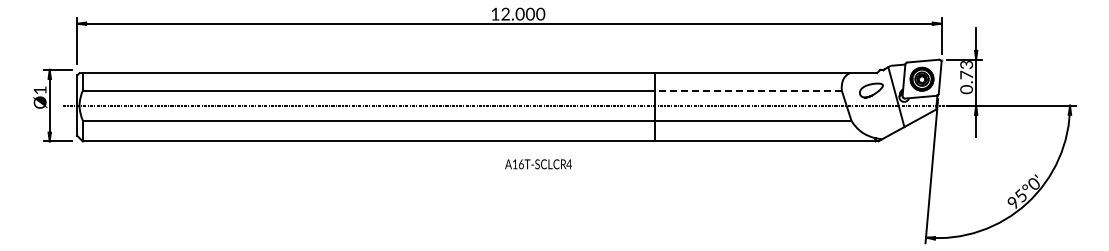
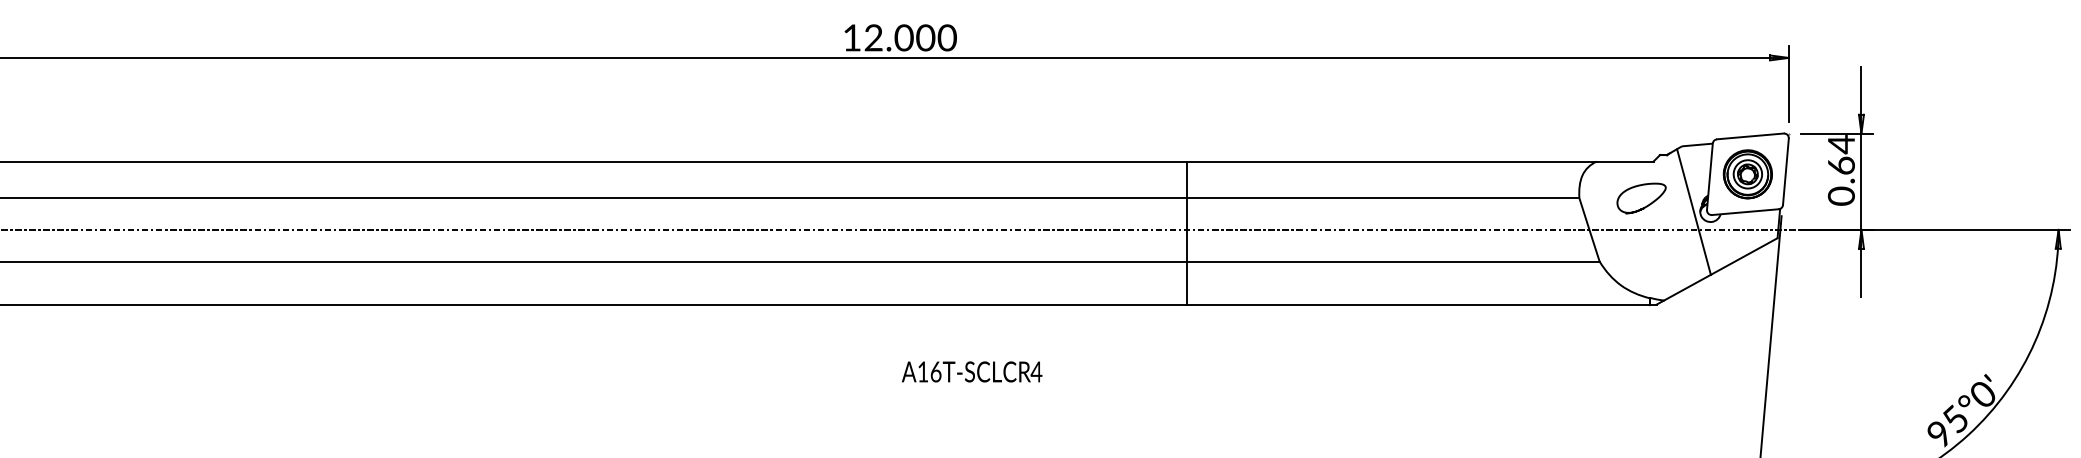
text: (966, 70) -> (1841, 156), 0.73 -> 0.64
line: (747, 90) -> (1381, 198), dashed -> solid
text: (538, 164) -> (972, 372), moved

